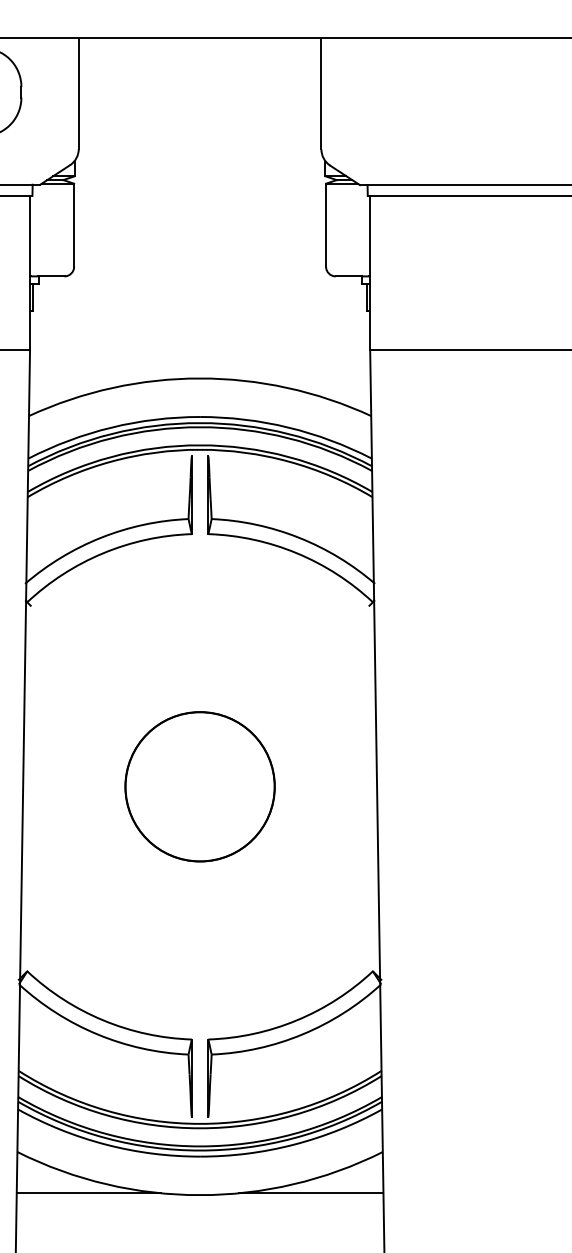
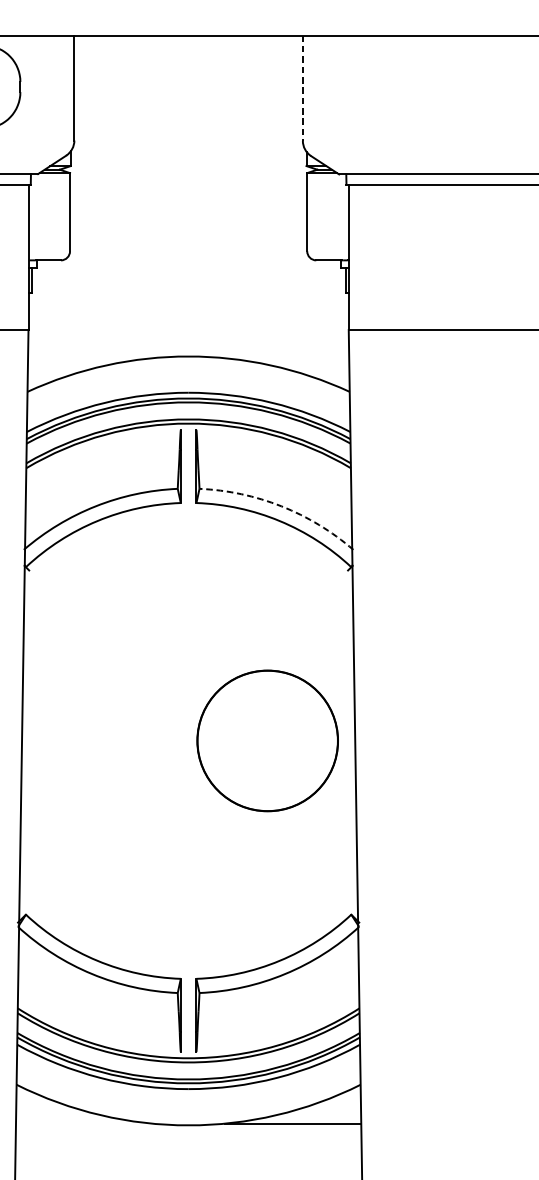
line: (321, 93) -> (302, 88), solid -> dashed
arc: (298, 537) -> (281, 506), solid -> dashed
circle: (199, 786) -> (267, 740), moved
line: (88, 1193) -> (83, 1123), removed

